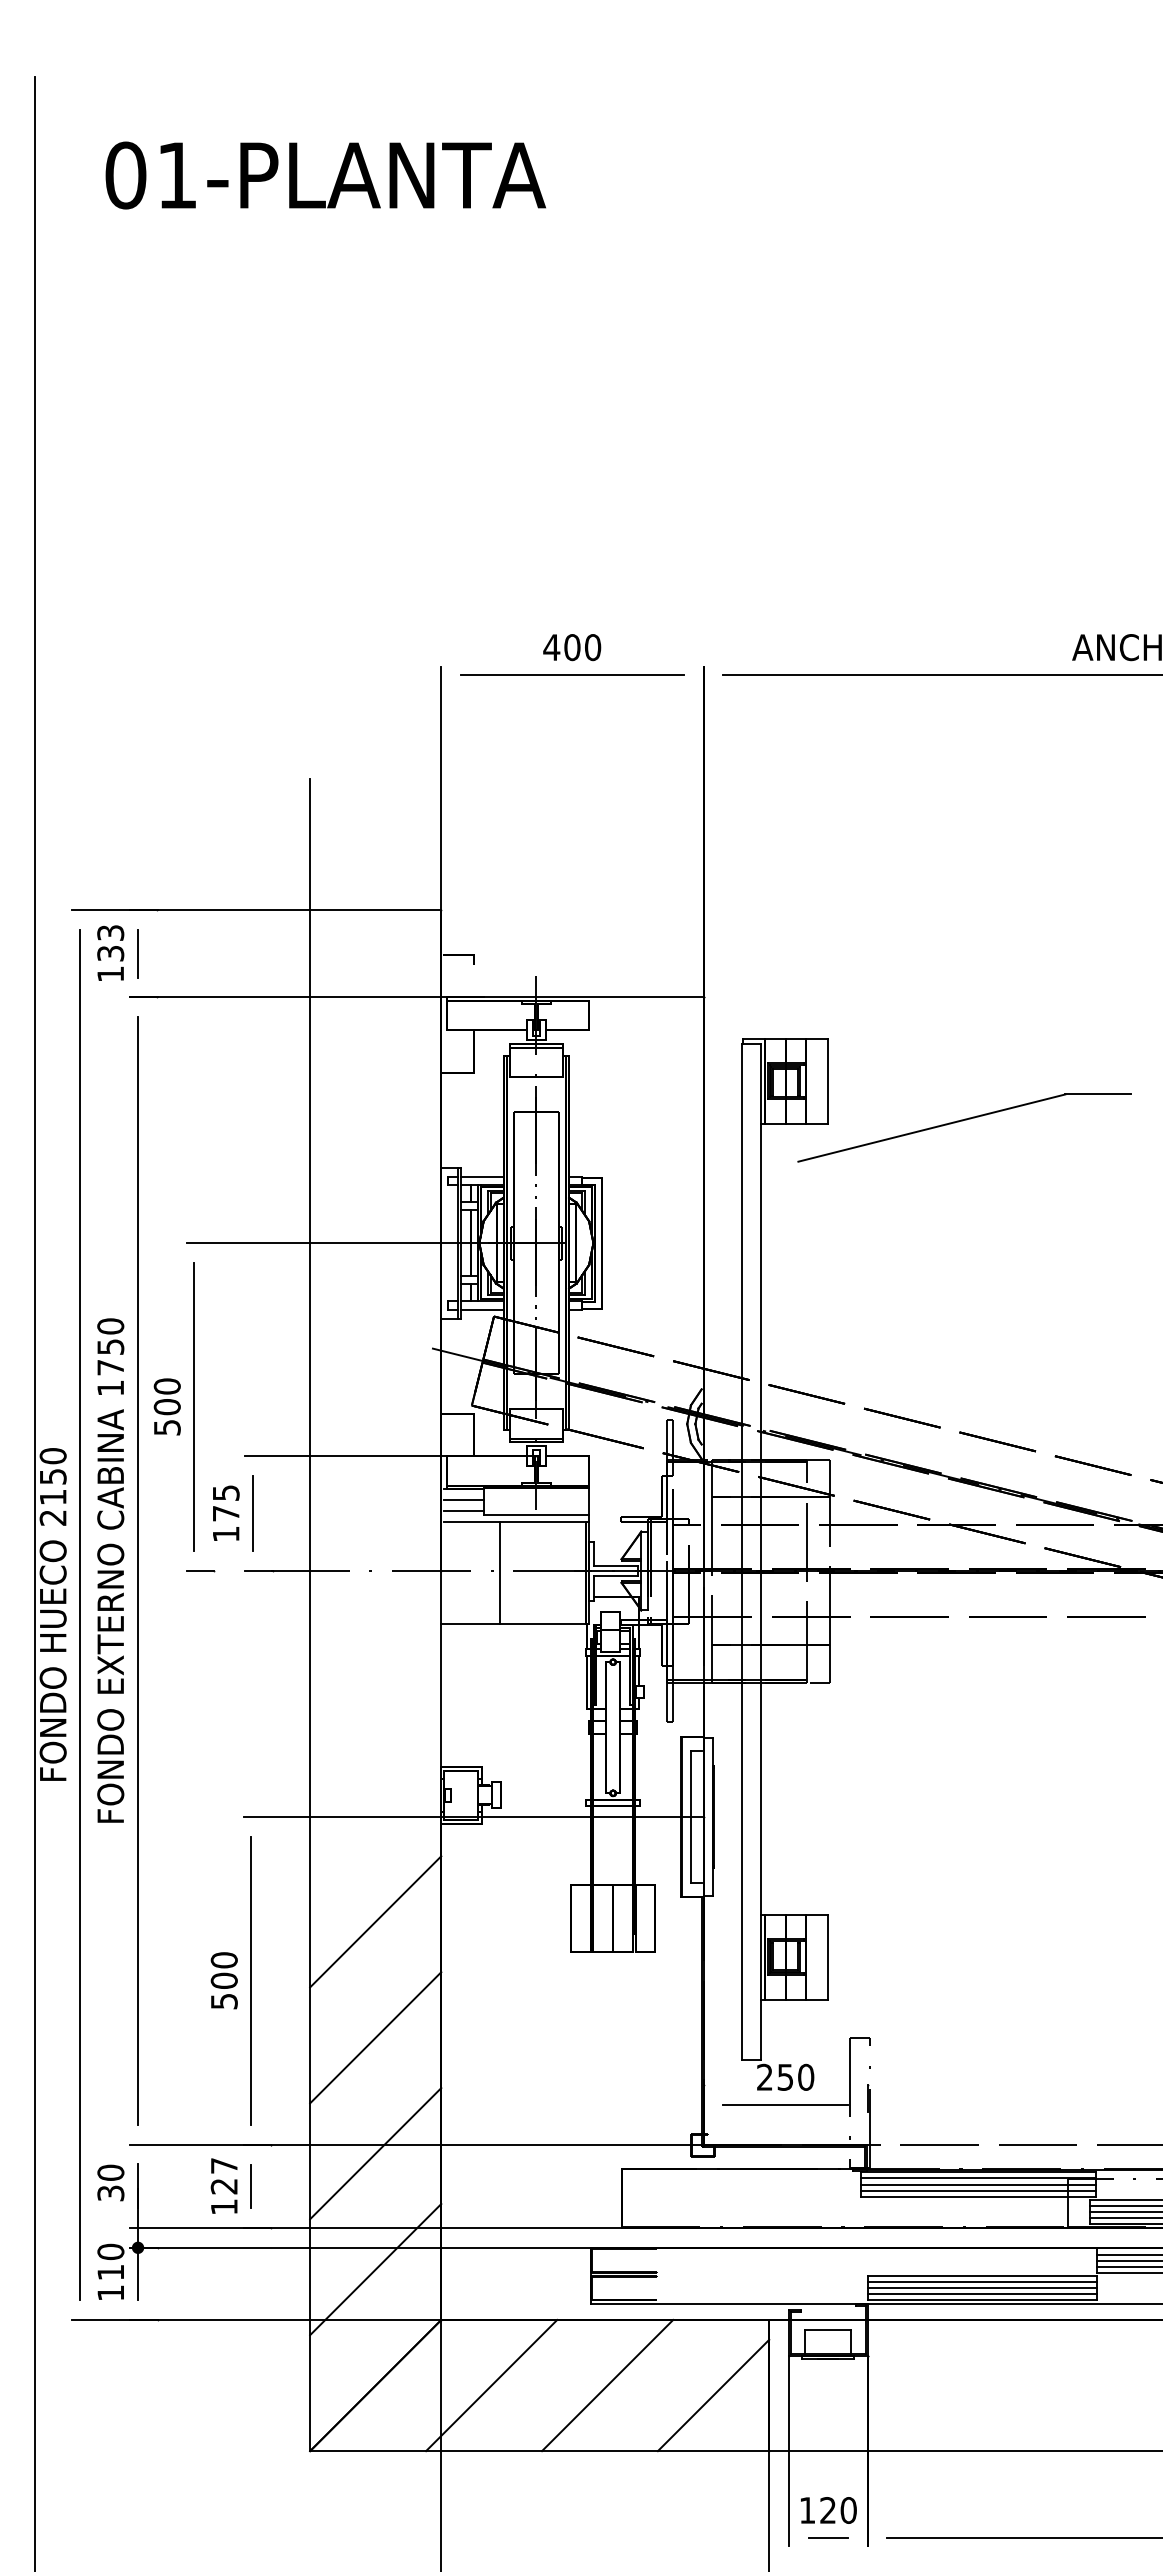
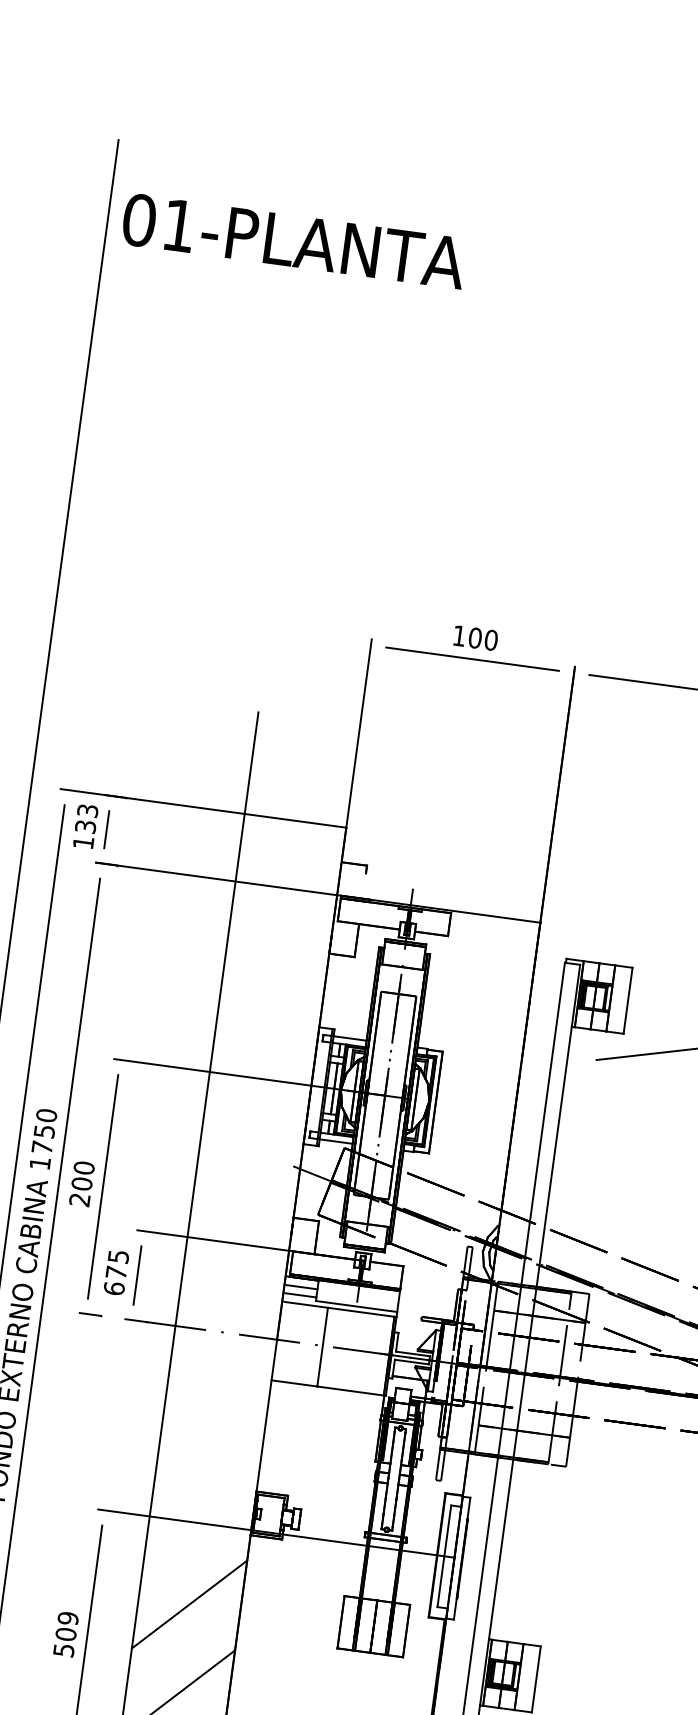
text: (325, 175) -> (294, 241), moved
text: (551, 647) -> (459, 635), 400 -> 100
text: (166, 1427) -> (79, 1199), 500 -> 200
text: (225, 1534) -> (113, 1288), 175 -> 675
text: (224, 1960) -> (68, 1618), 500 -> 509

